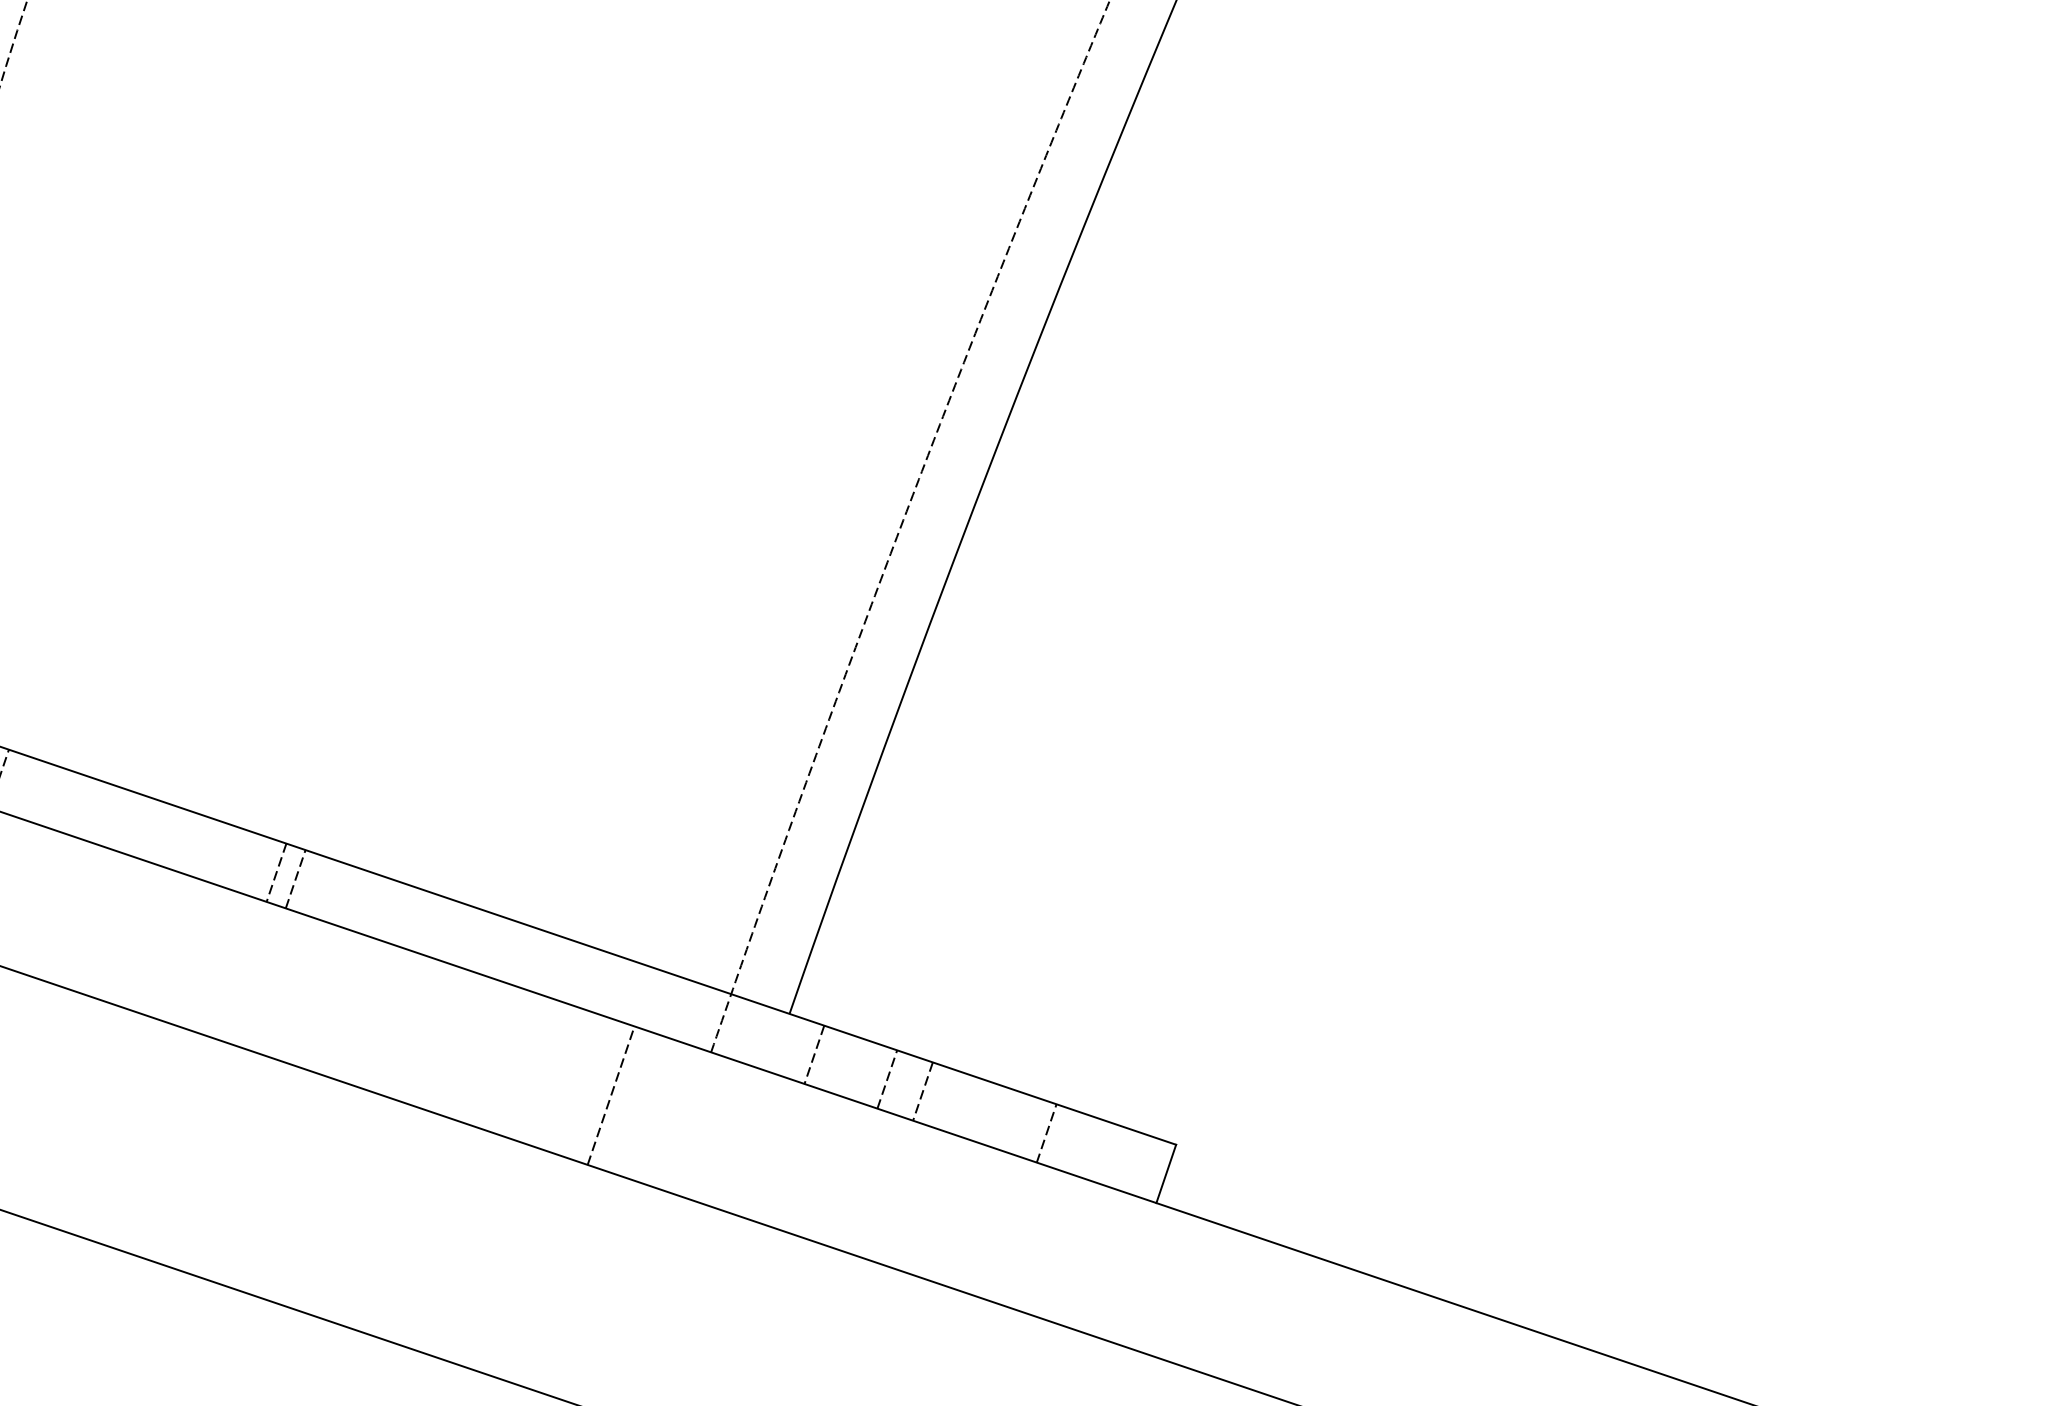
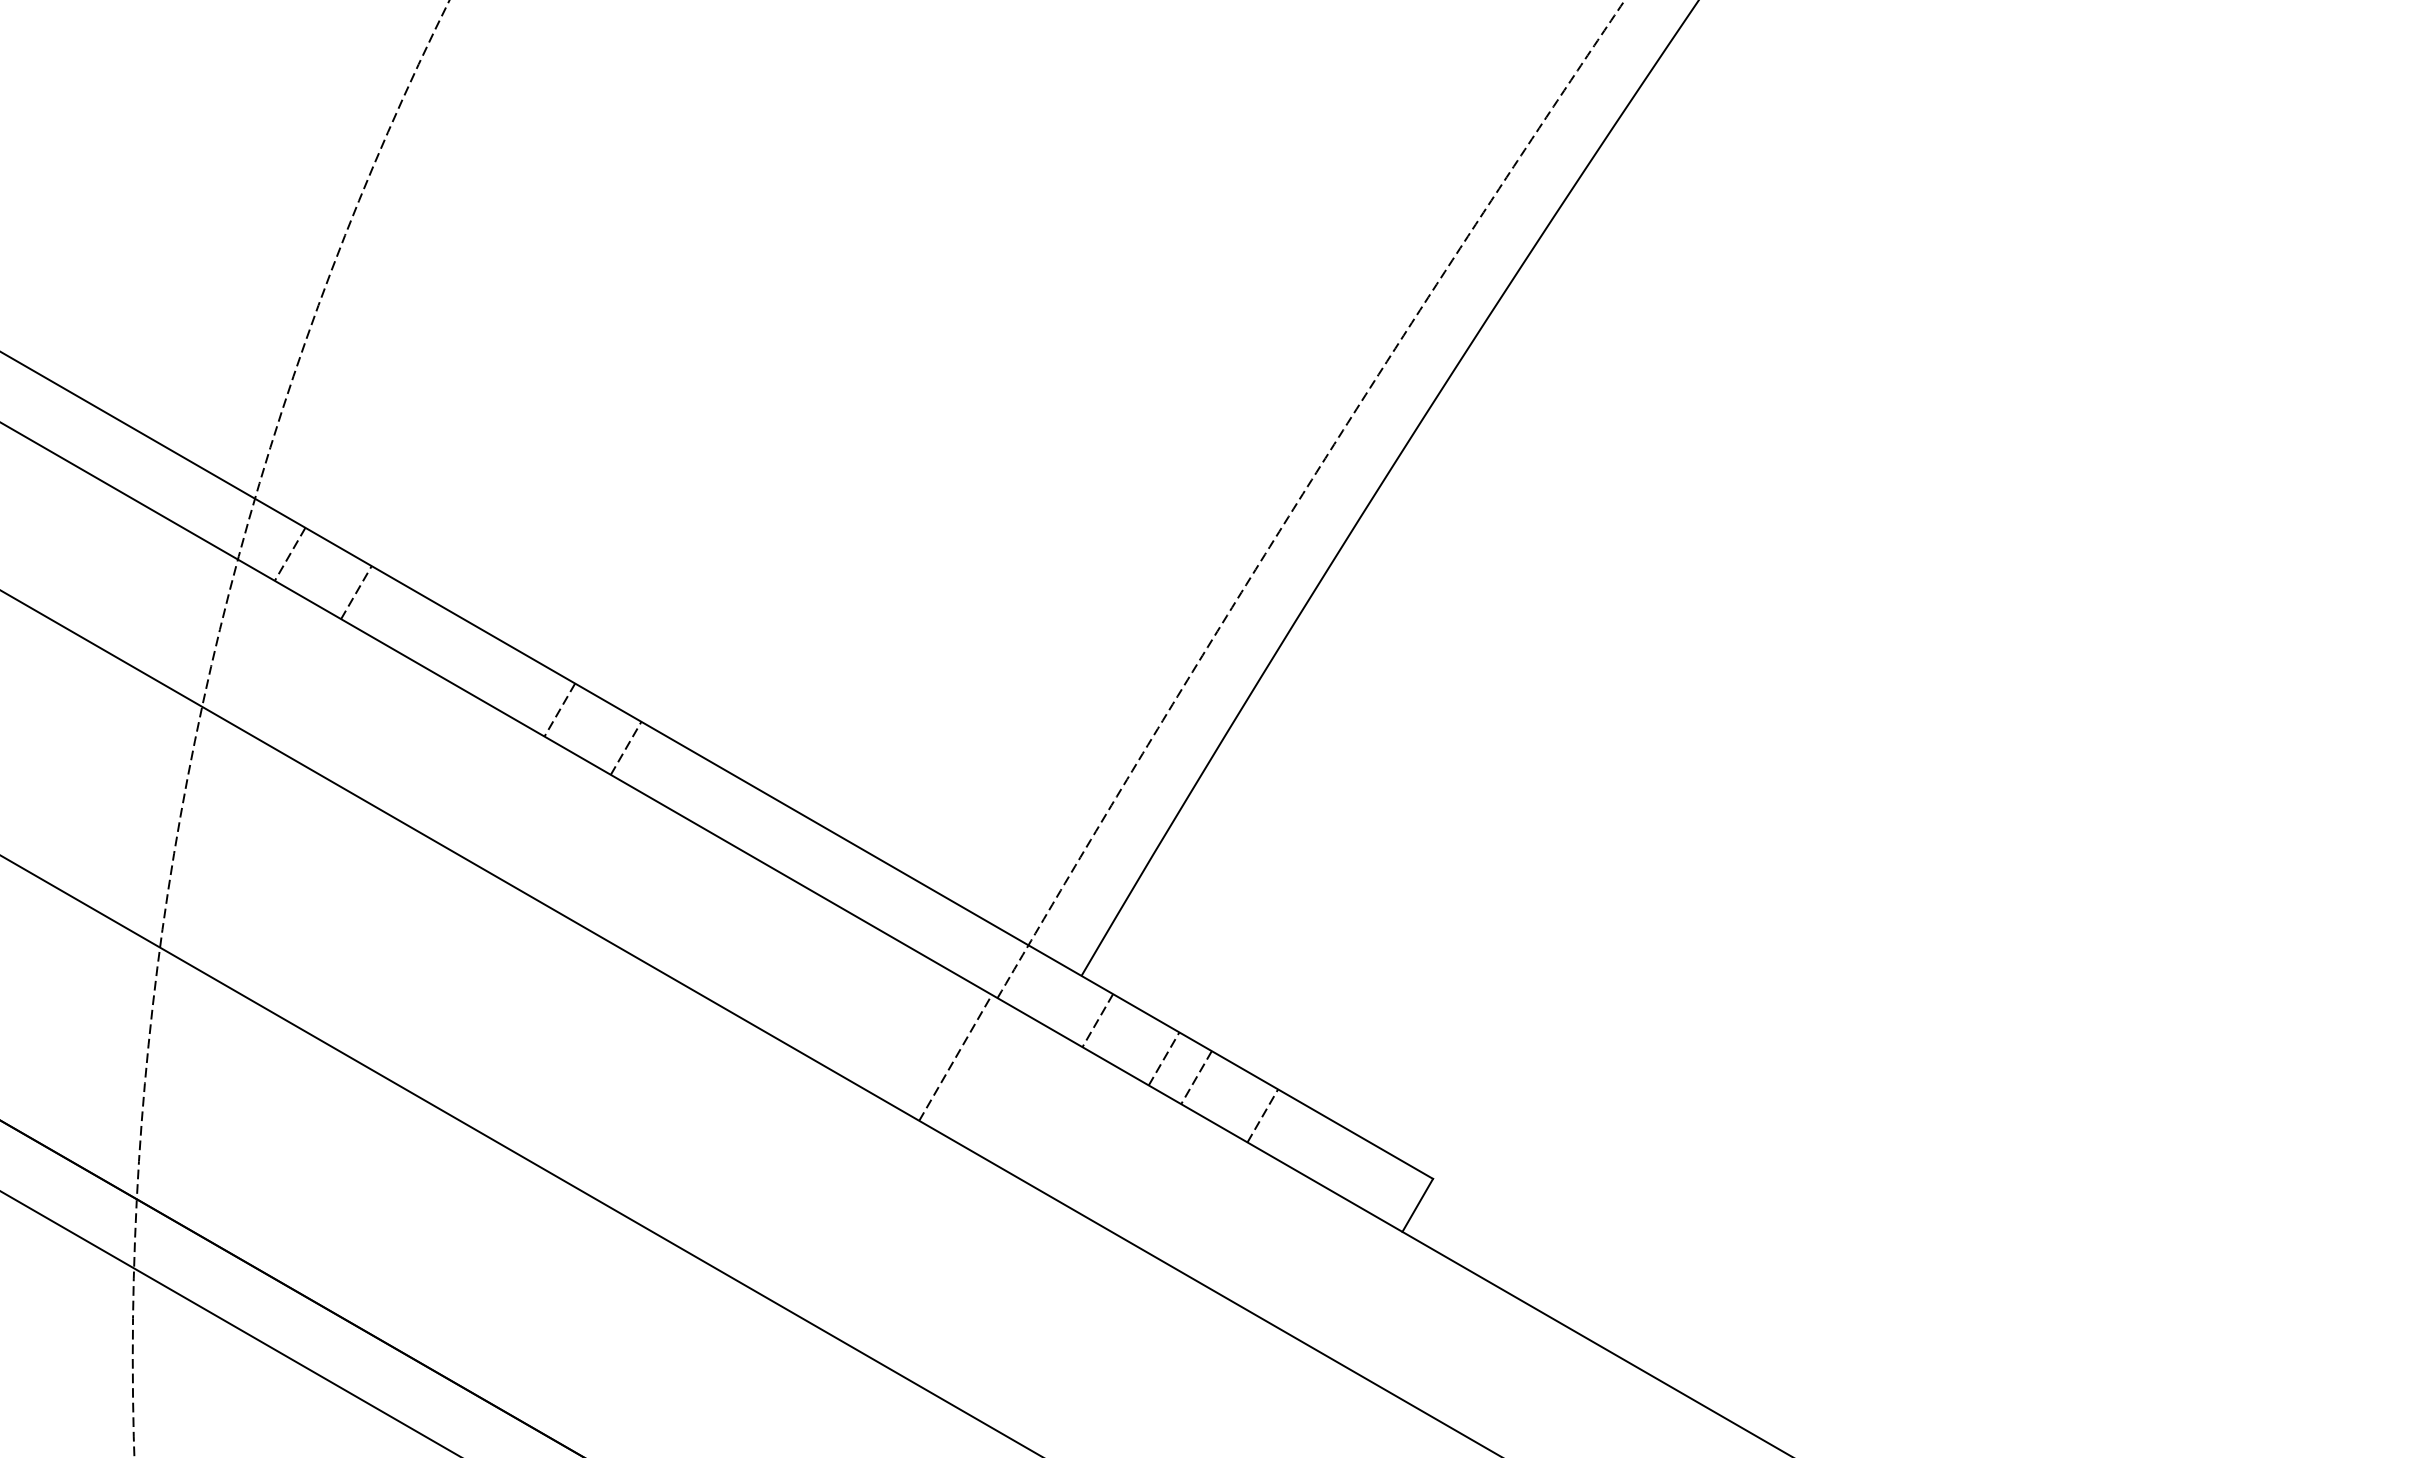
line: (276, 872) -> (559, 709), moved
line: (610, 1095) -> (955, 1057), moved
line: (1046, 1133) -> (1262, 1115), moved

